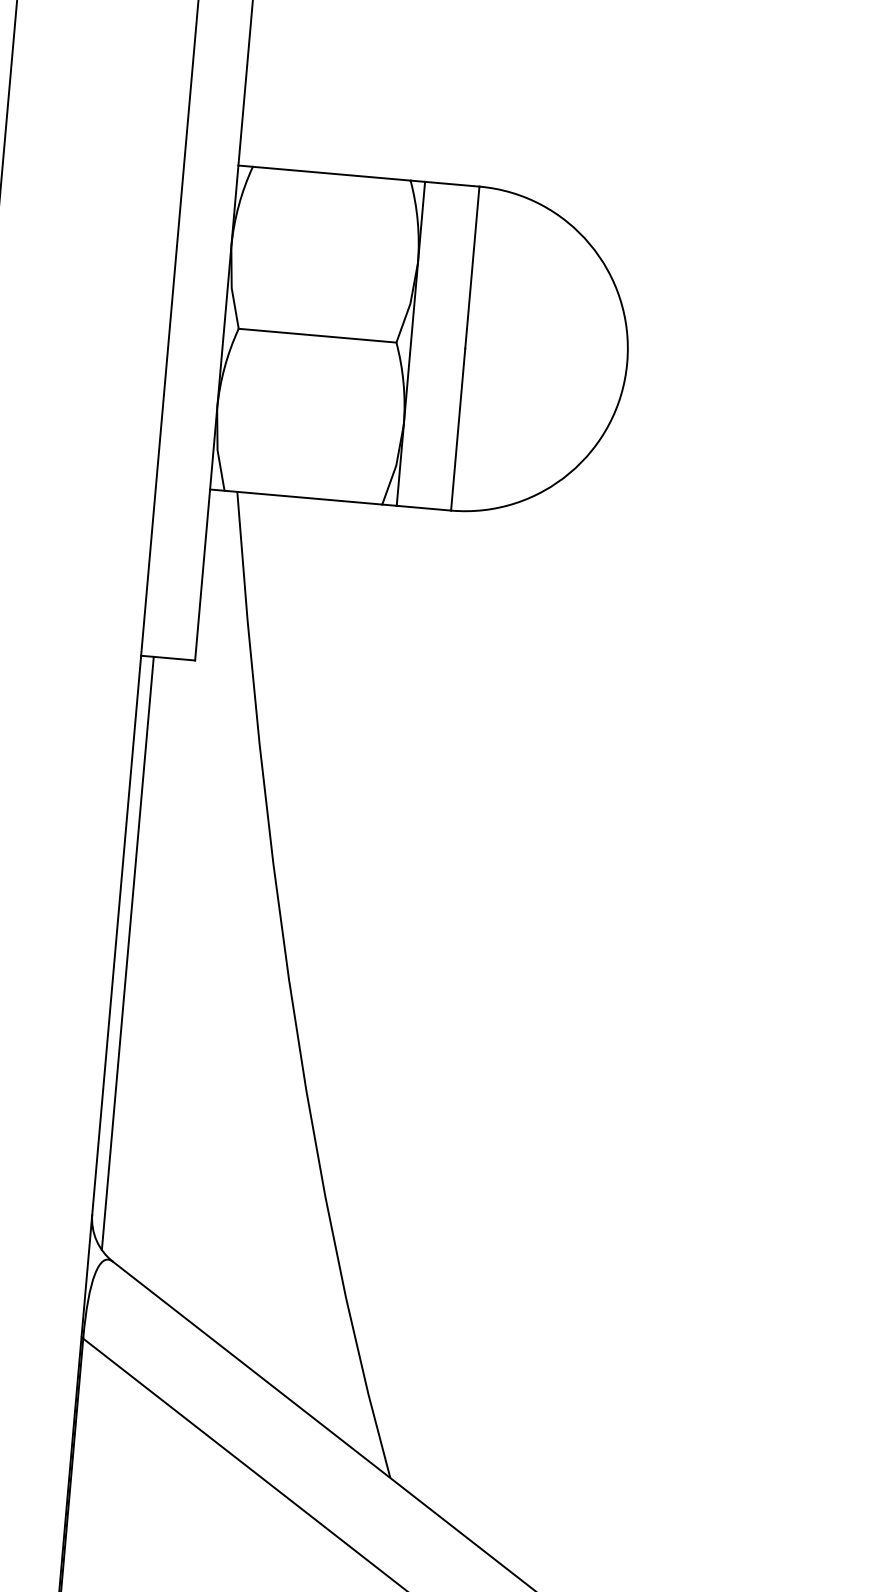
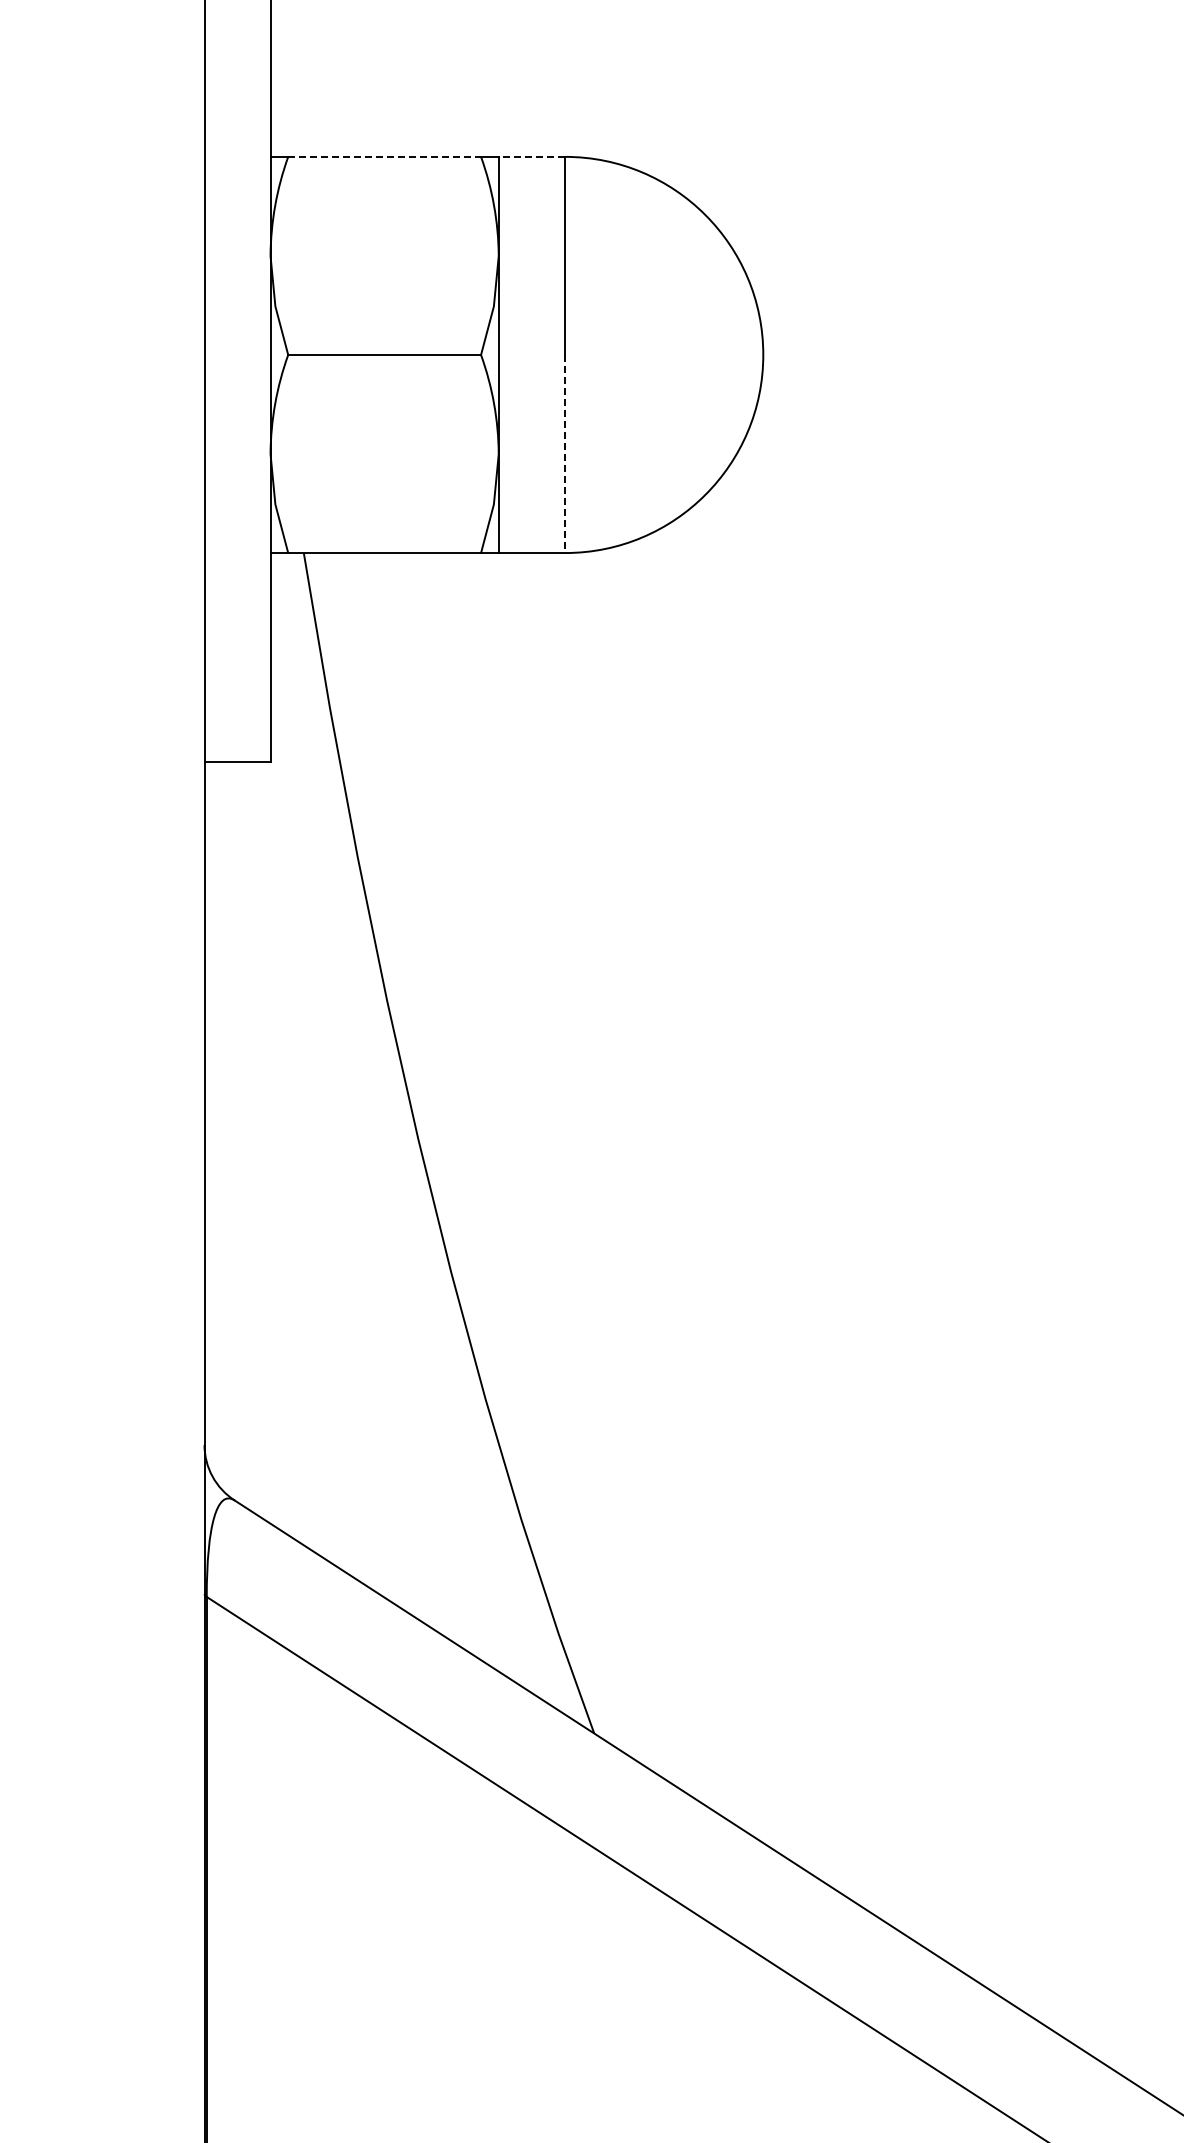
line: (332, 173) -> (385, 156), solid -> dashed
line: (451, 183) -> (531, 156), solid -> dashed
line: (458, 430) -> (565, 454), solid -> dashed
line: (127, 953) -> (219, 1124), removed

